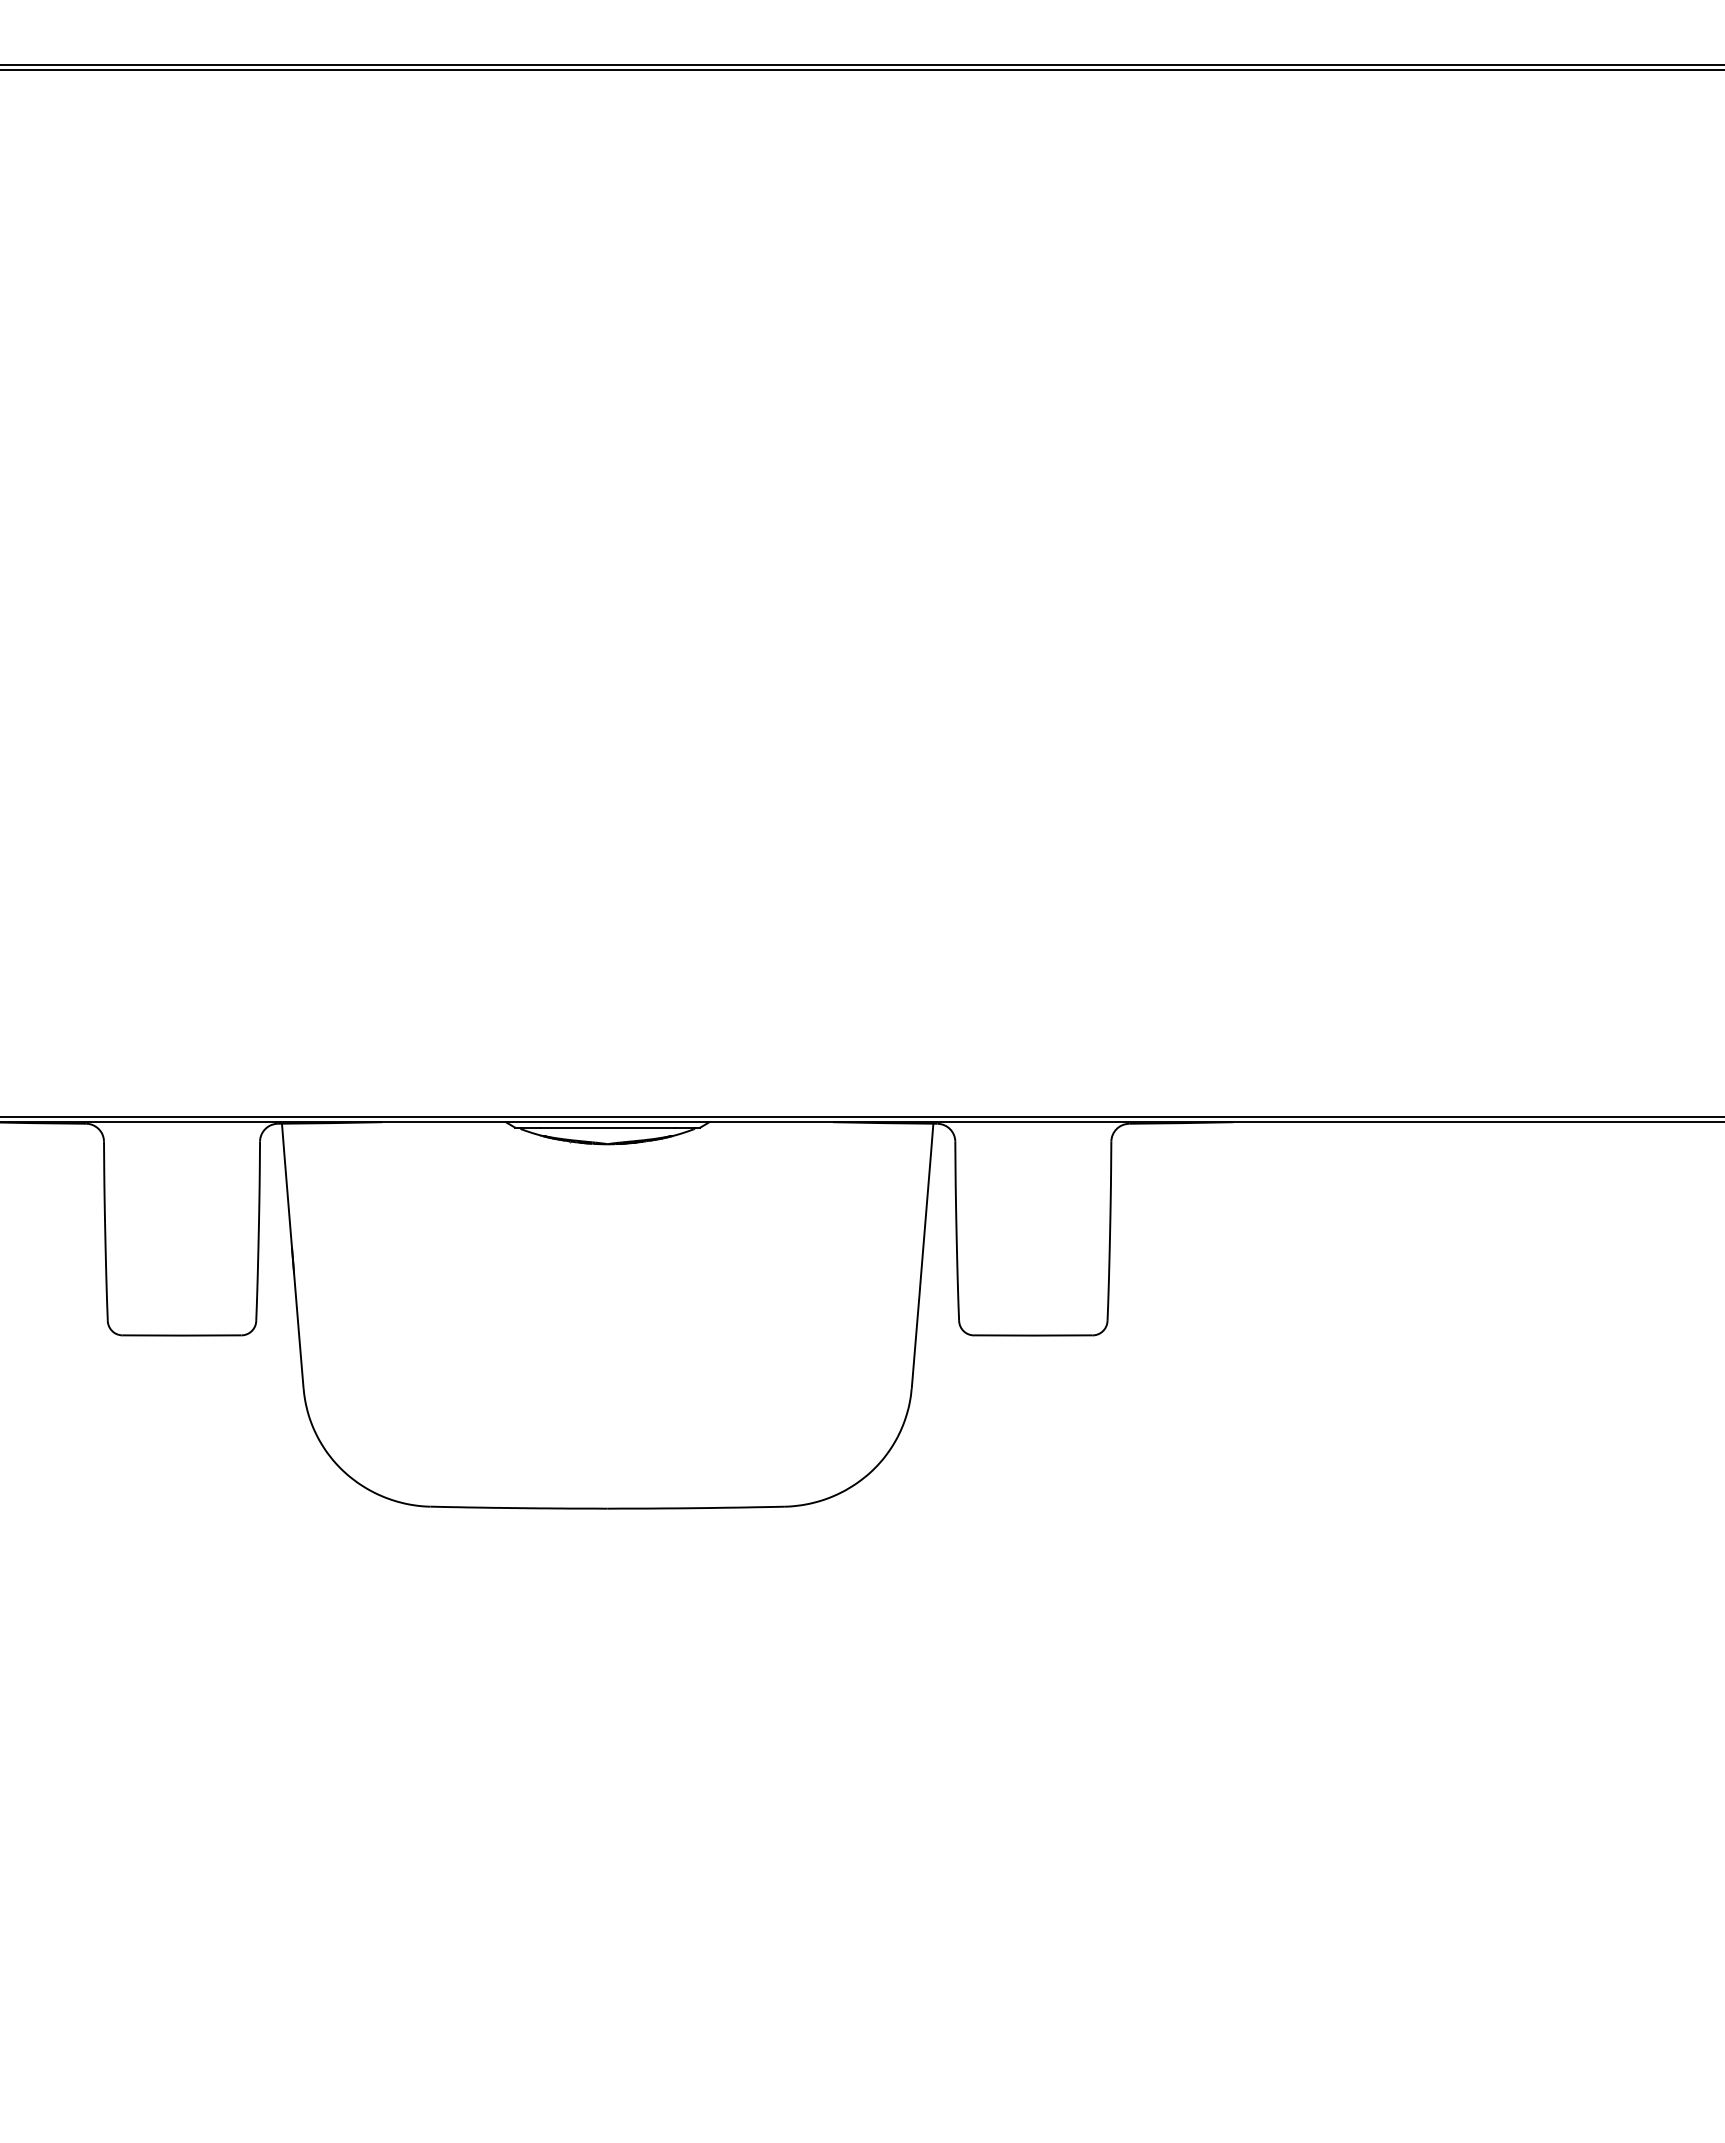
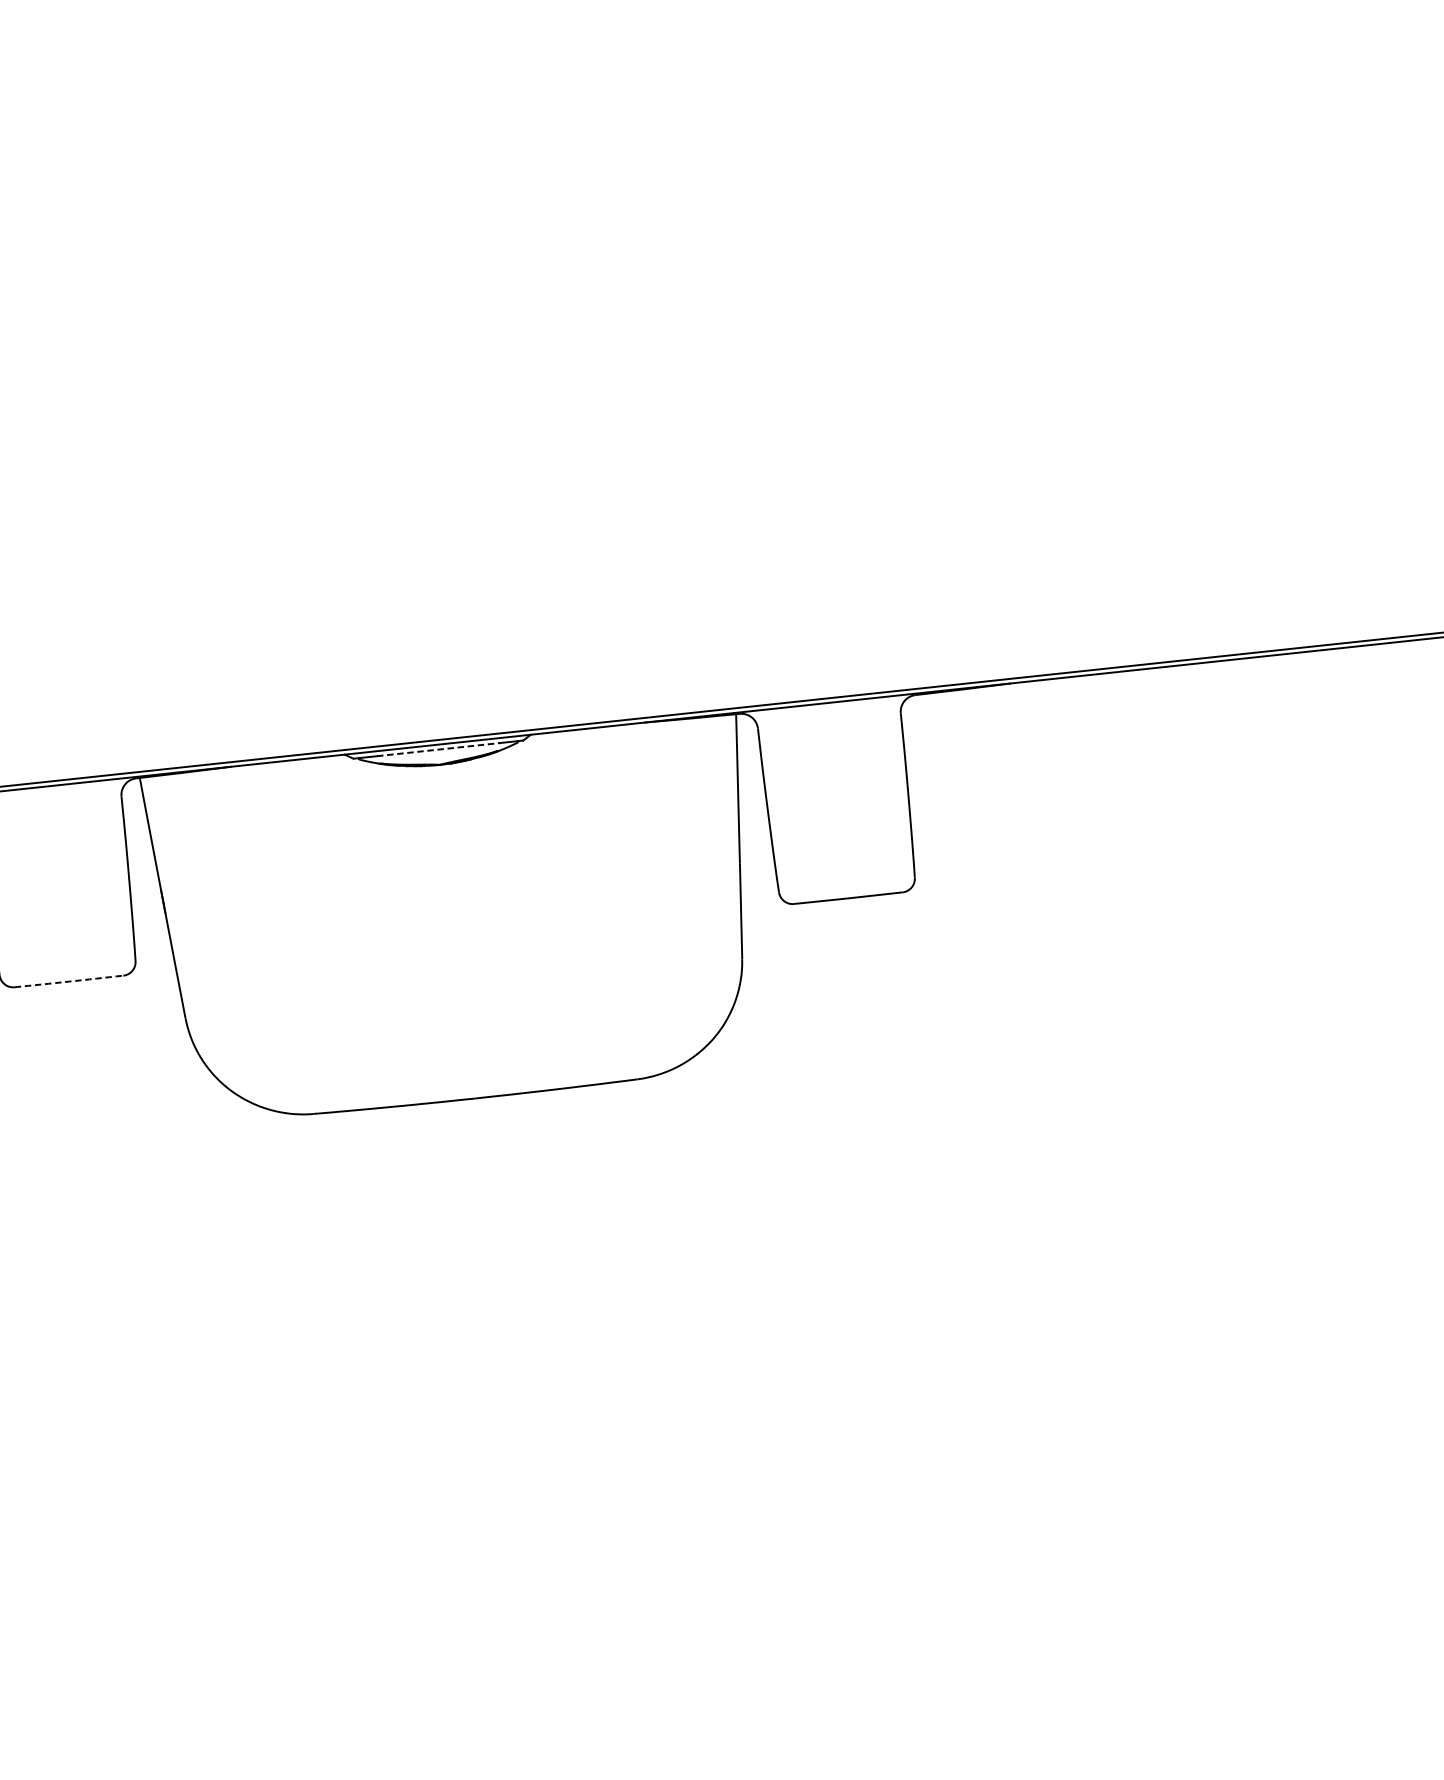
line: (608, 1127) -> (439, 749), solid -> dashed
arc: (182, 1335) -> (69, 981), solid -> dashed

